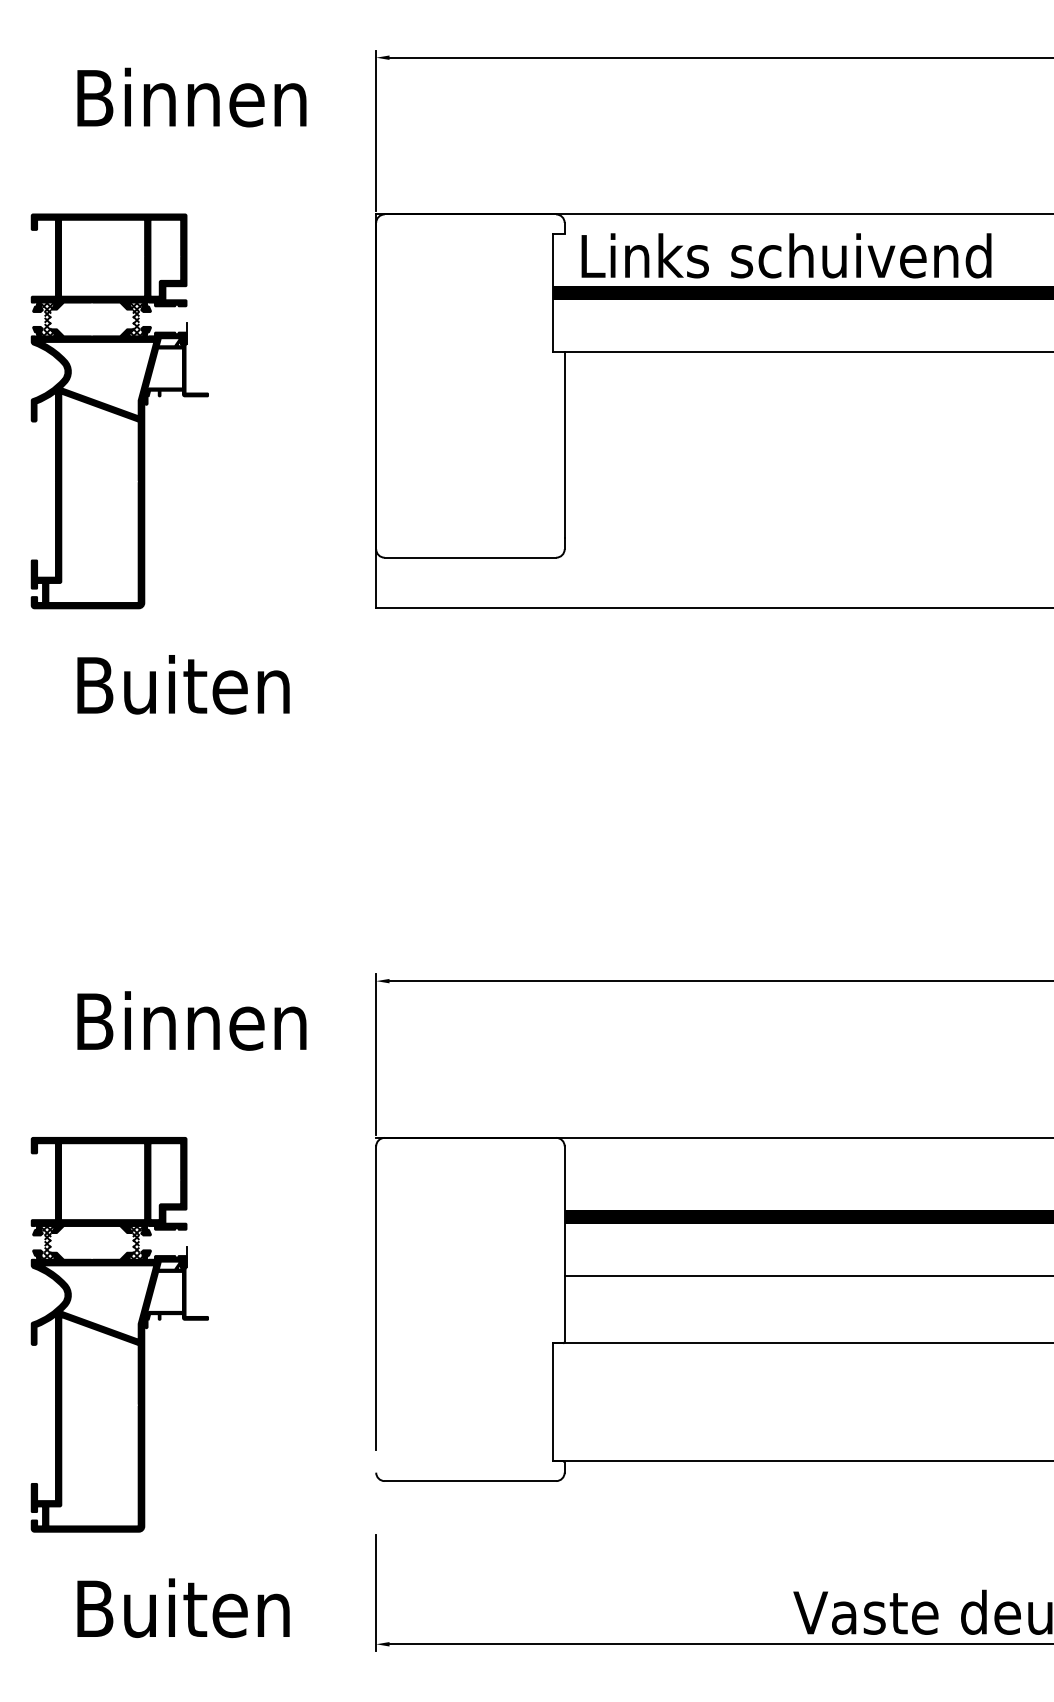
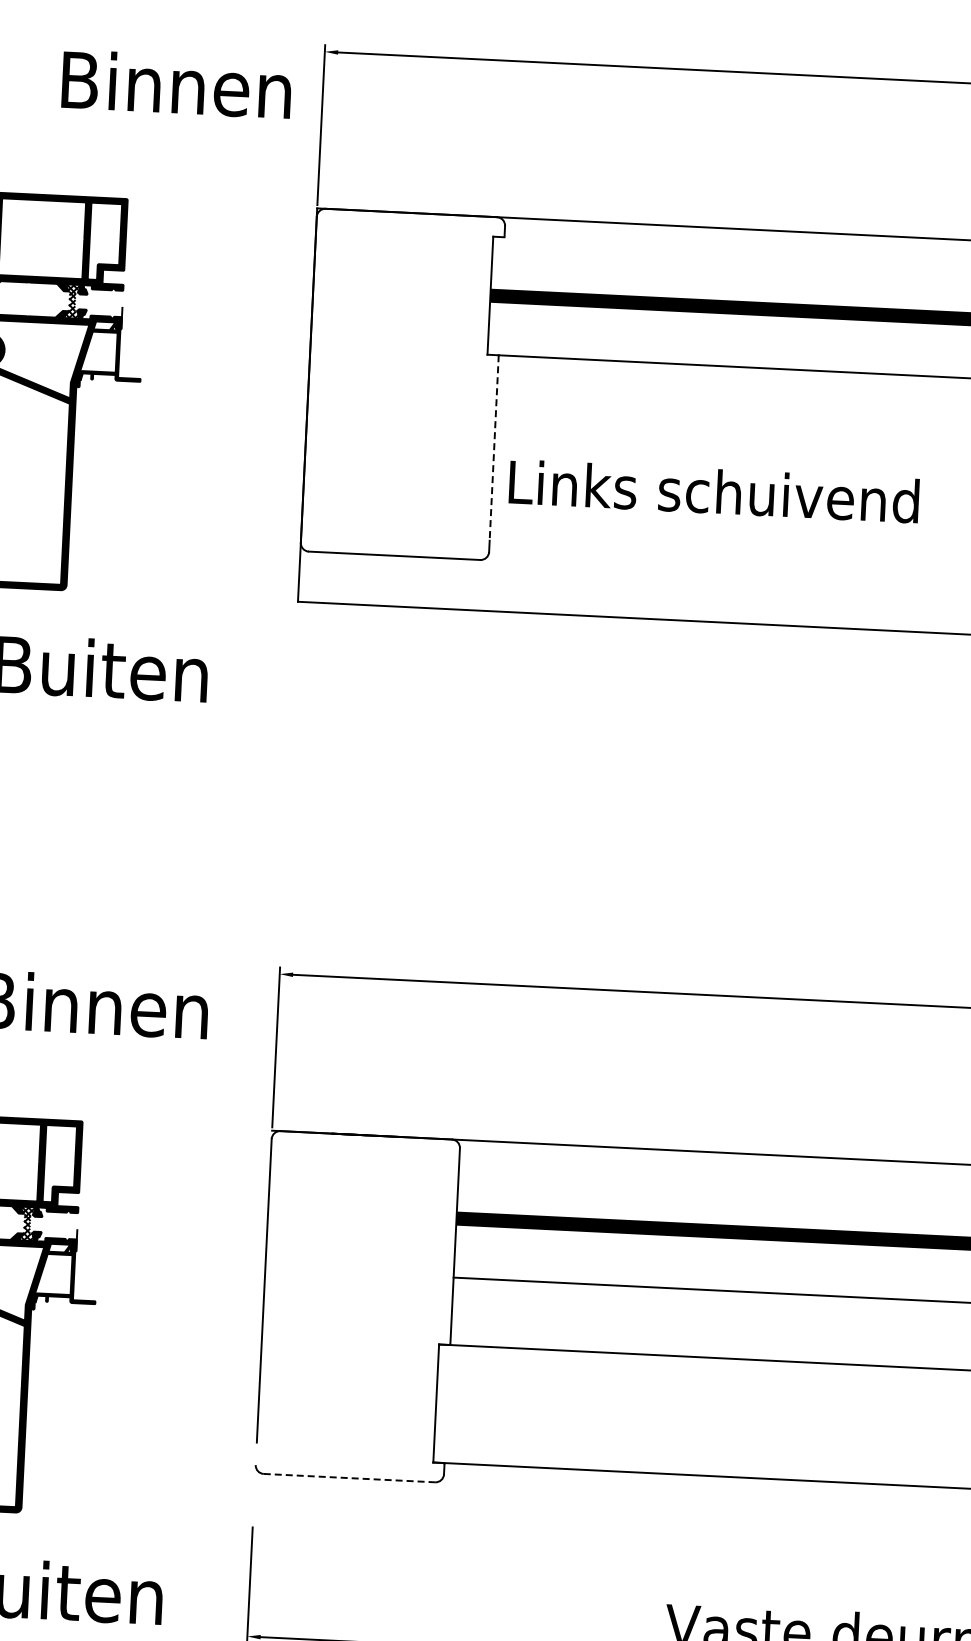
text: (191, 97) -> (176, 84), moved
text: (786, 255) -> (714, 491), moved
line: (564, 445) -> (494, 448), solid -> dashed
line: (470, 1481) -> (349, 1478), solid -> dashed

